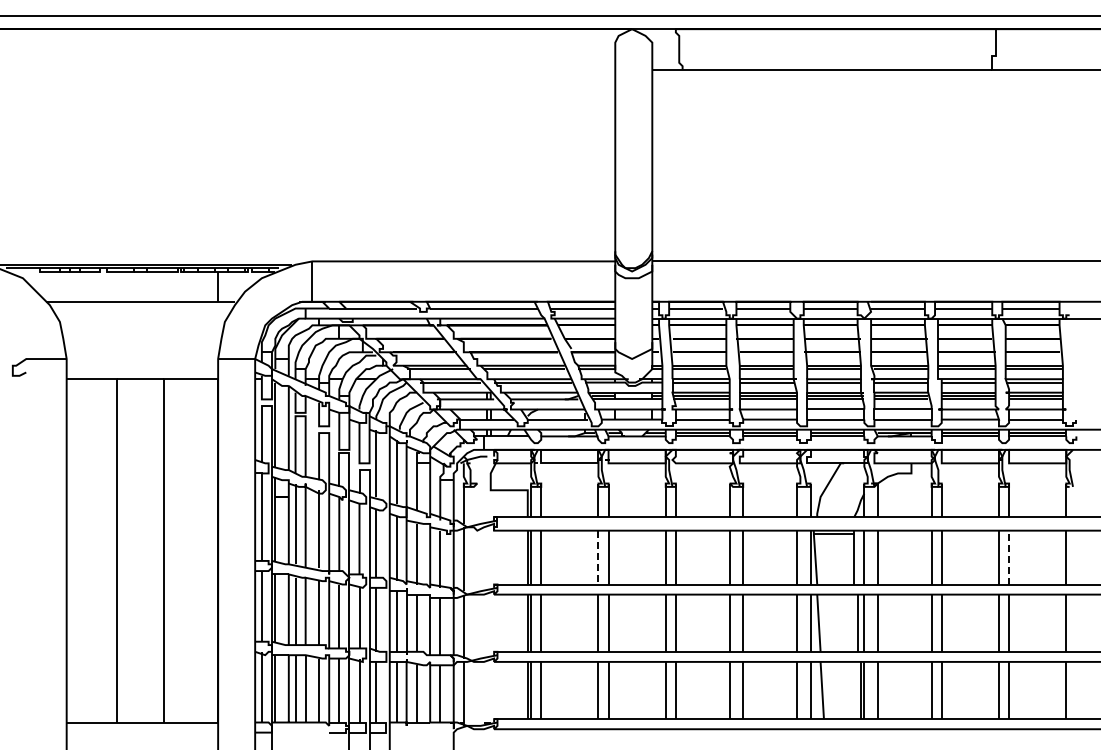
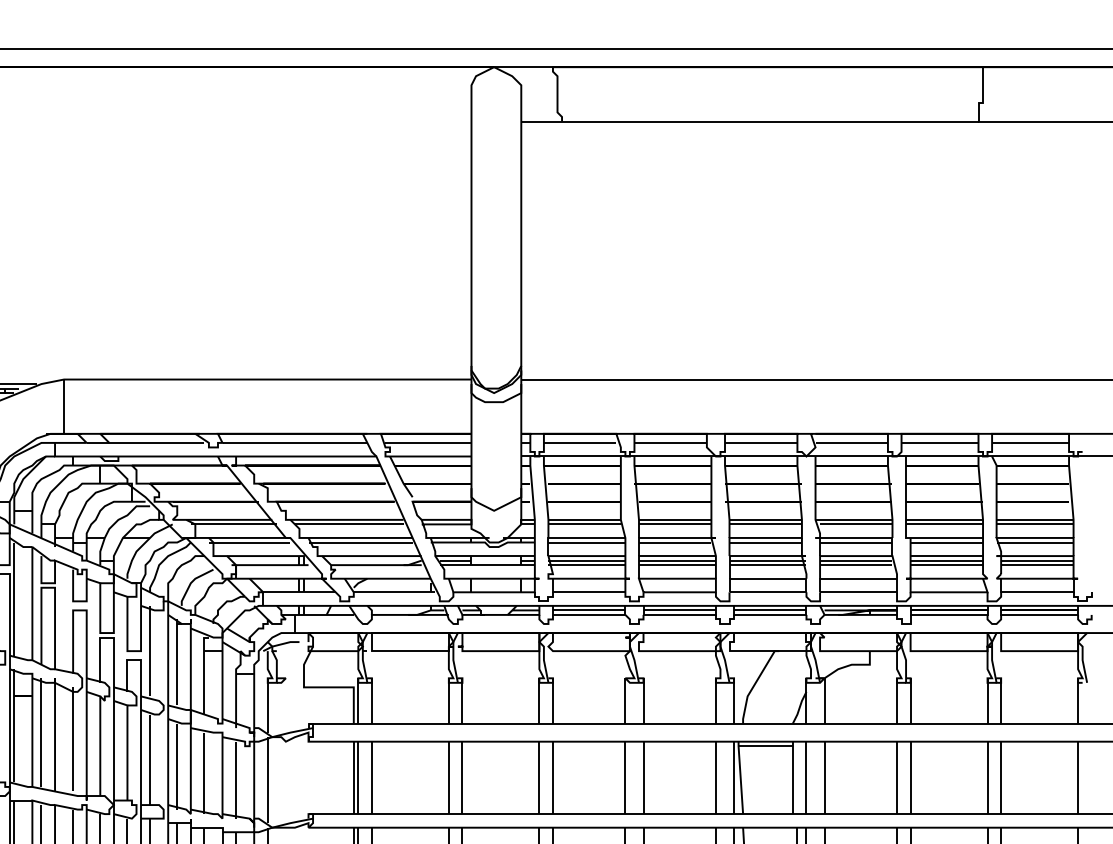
line: (598, 557) -> (448, 777), dashed -> solid
line: (1009, 557) -> (1001, 777), dashed -> solid

